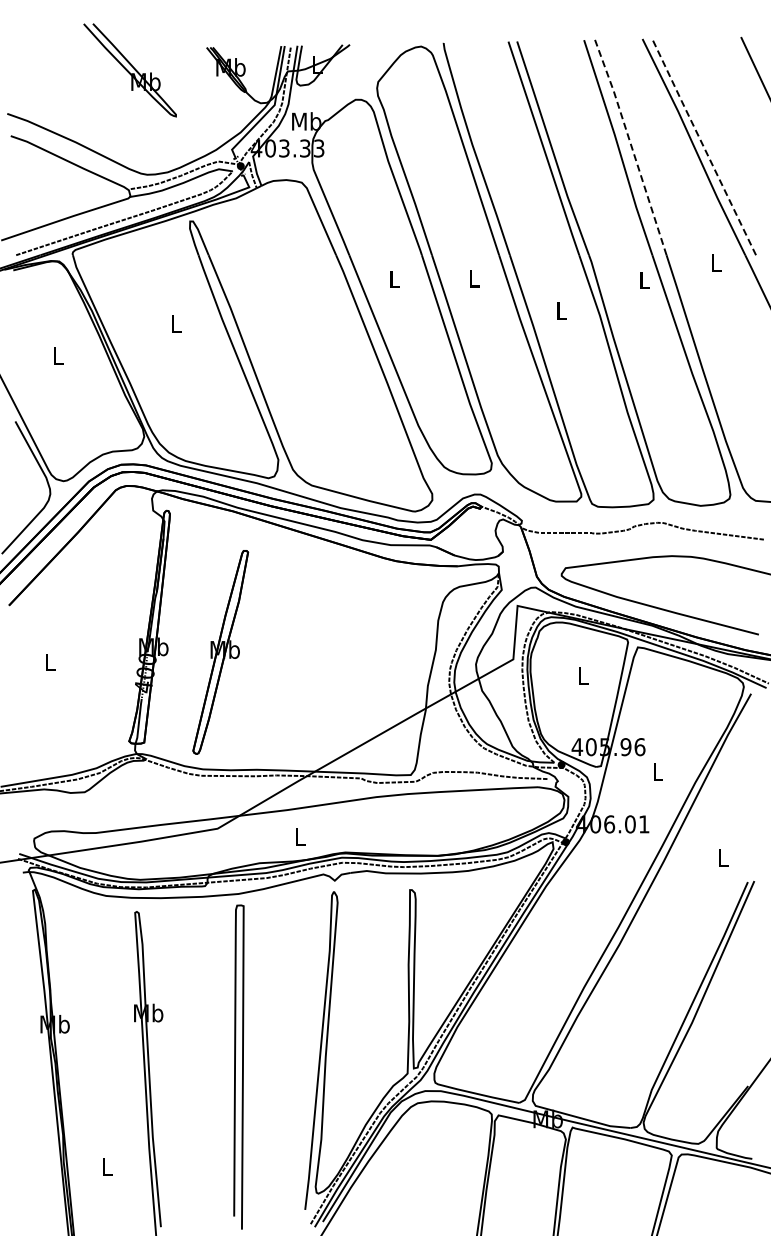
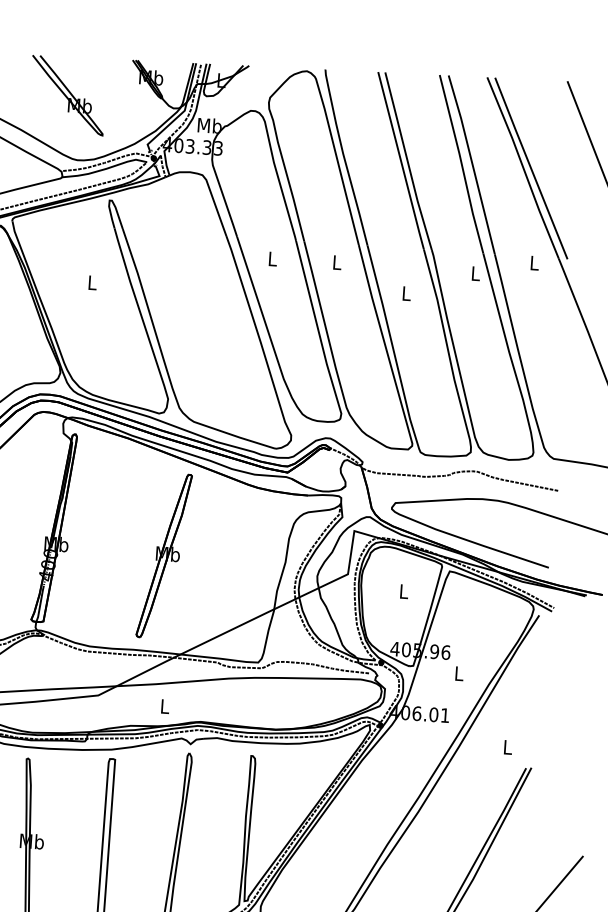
part: (129, 70) -> (67, 95), moved
line: (631, 146) -> (472, 164), dashed -> solid
line: (703, 146) -> (530, 168), dashed -> solid
part: (220, 652) -> (164, 556), moved

